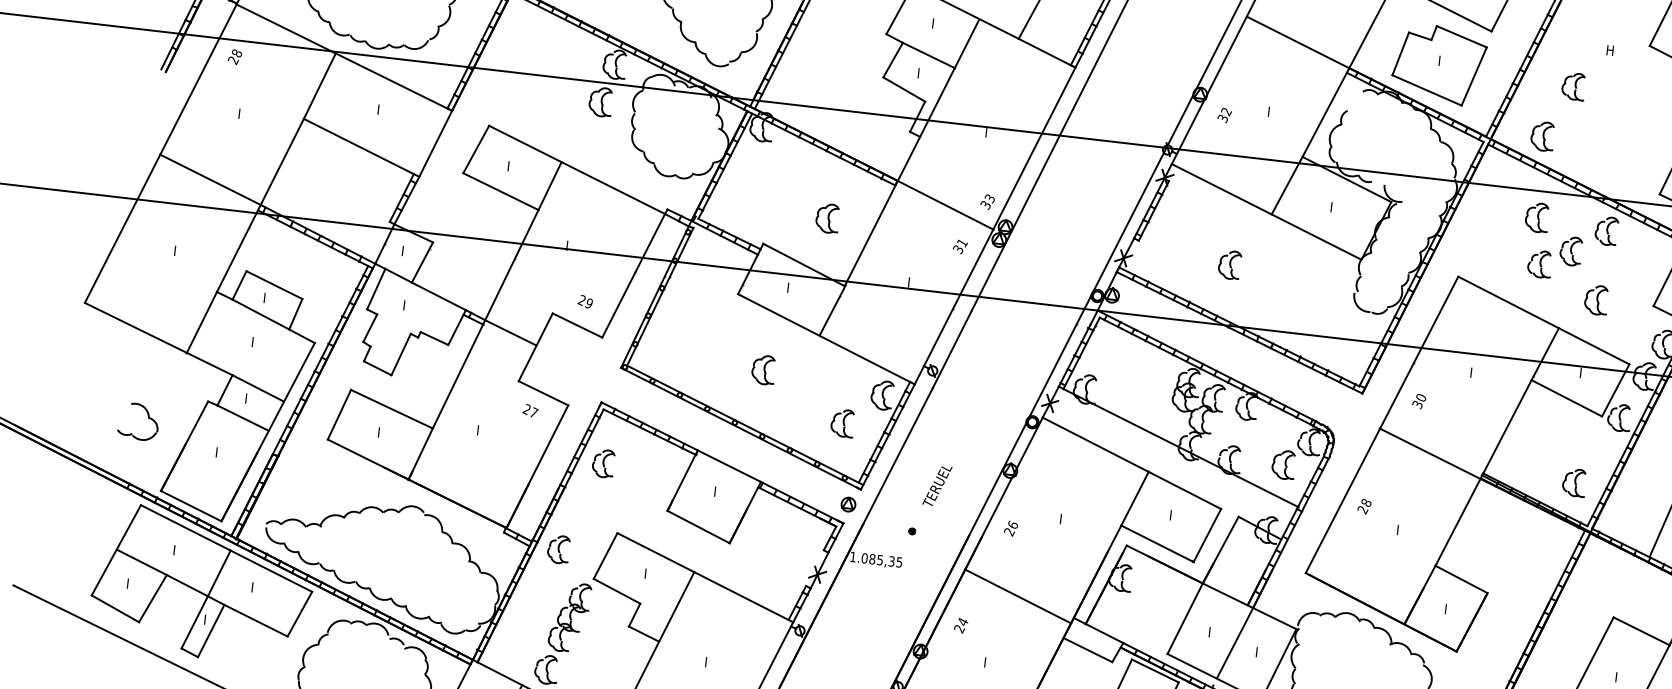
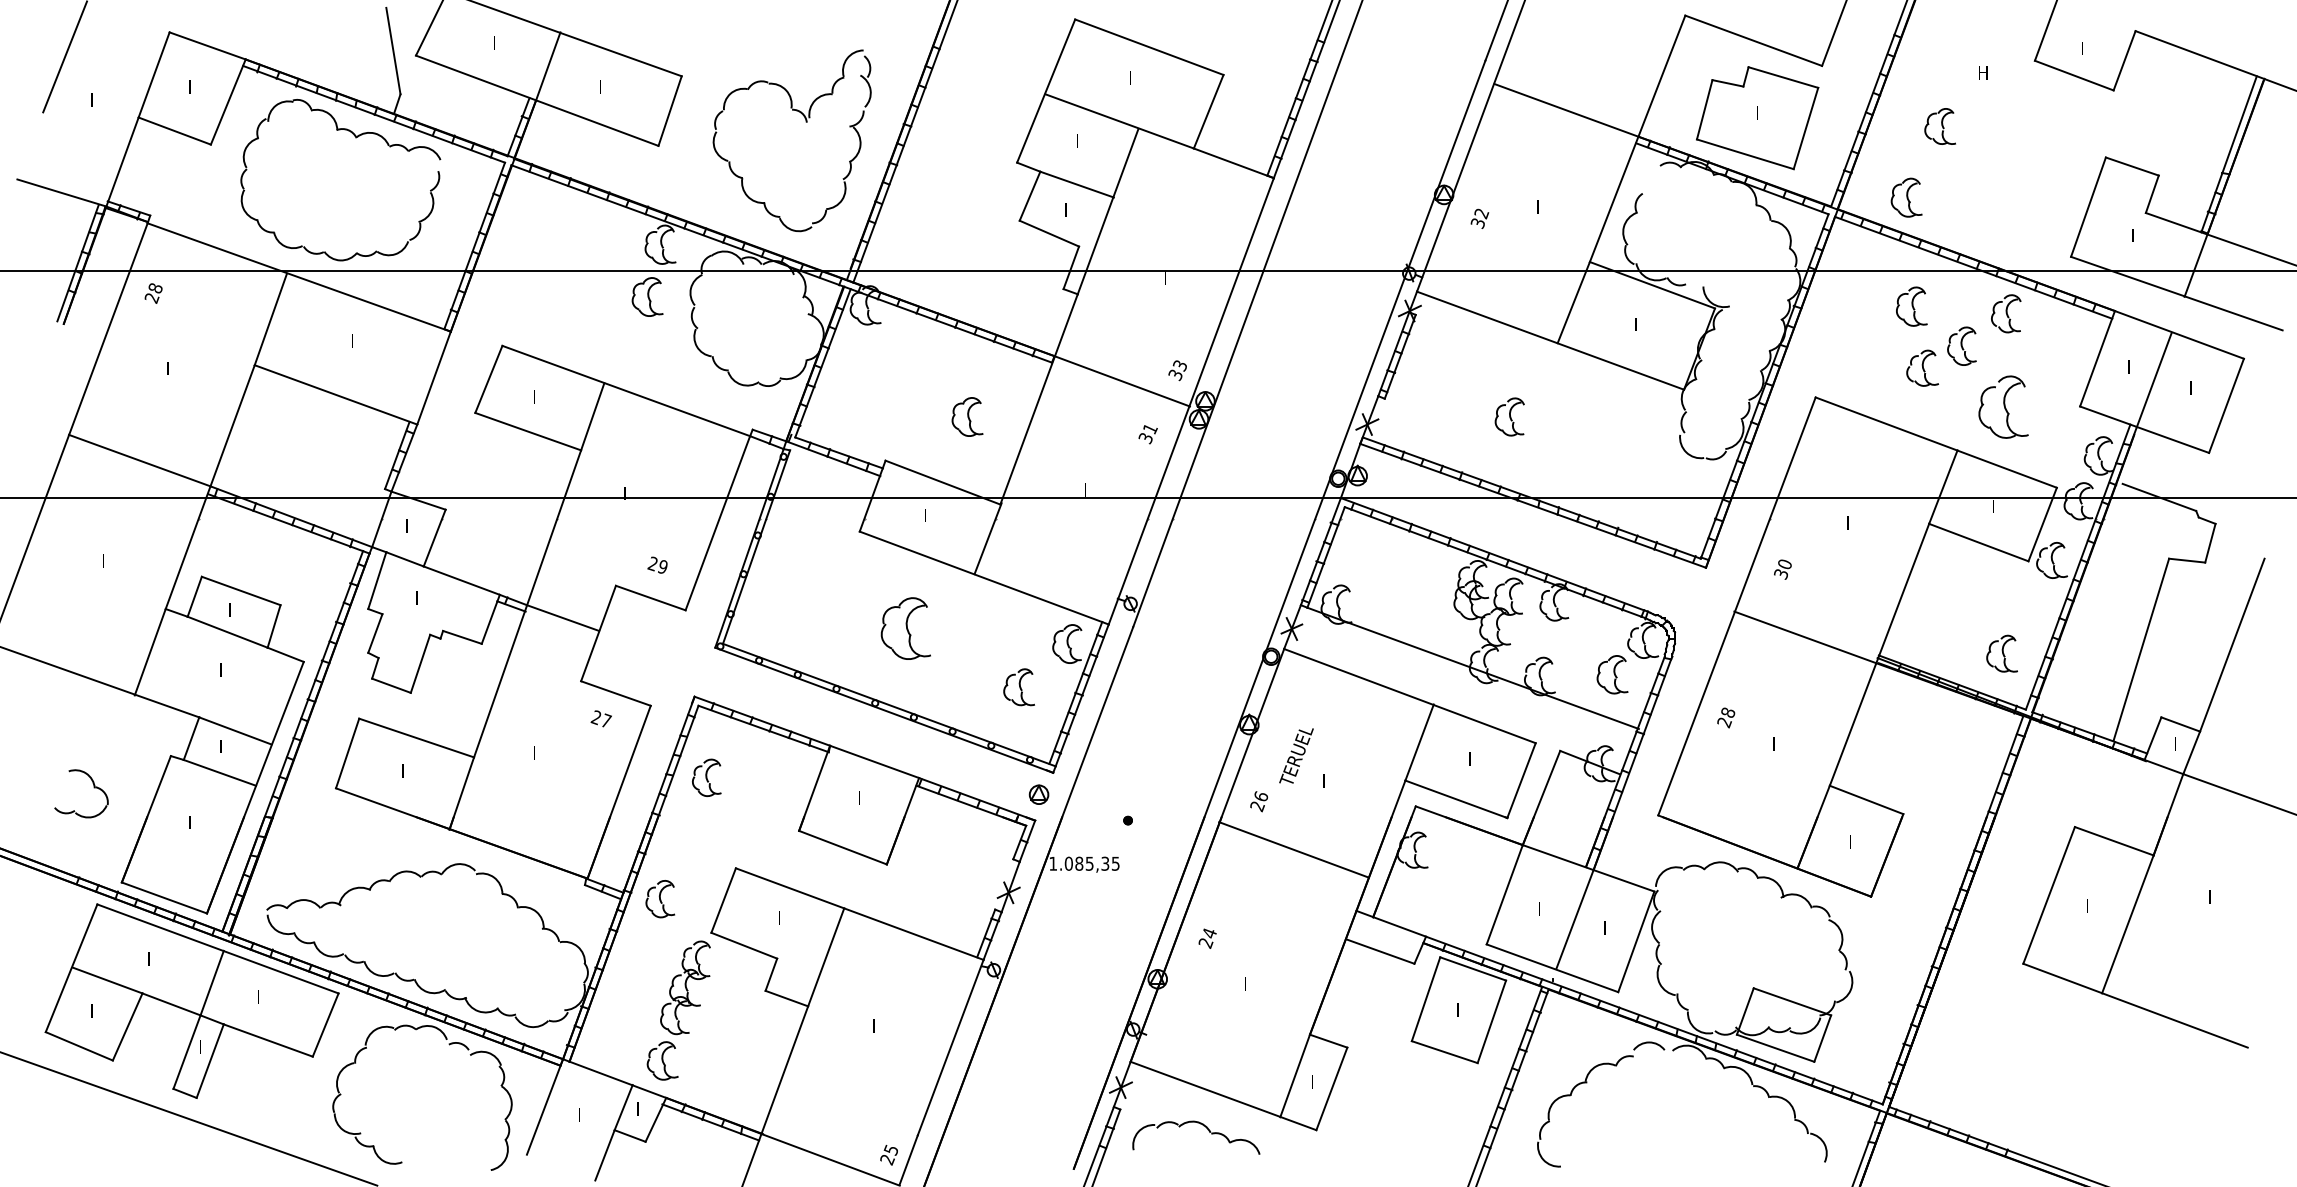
part: (1596, 300) -> (2003, 407), size x1.6
part: (763, 369) -> (905, 628), size x1.6
text: (937, 485) -> (1296, 755), moved
line: (1017, 596) -> (1293, 849), moved

